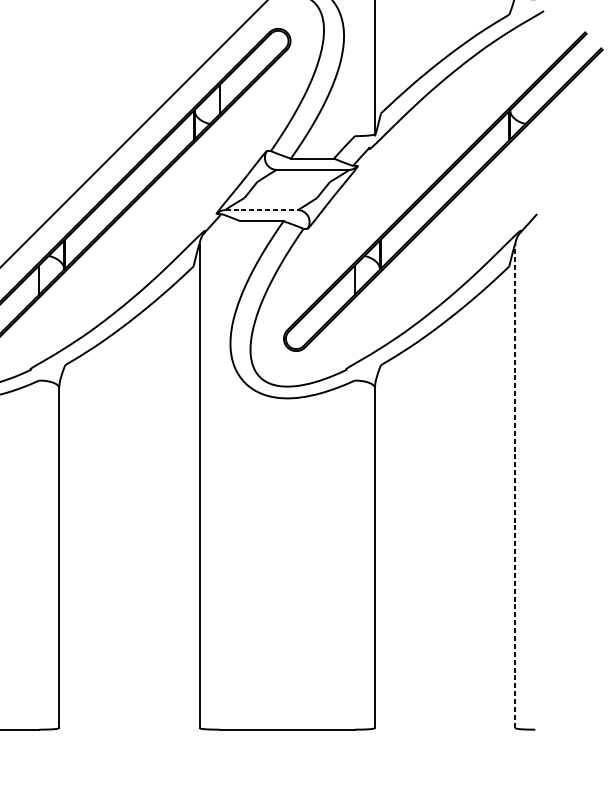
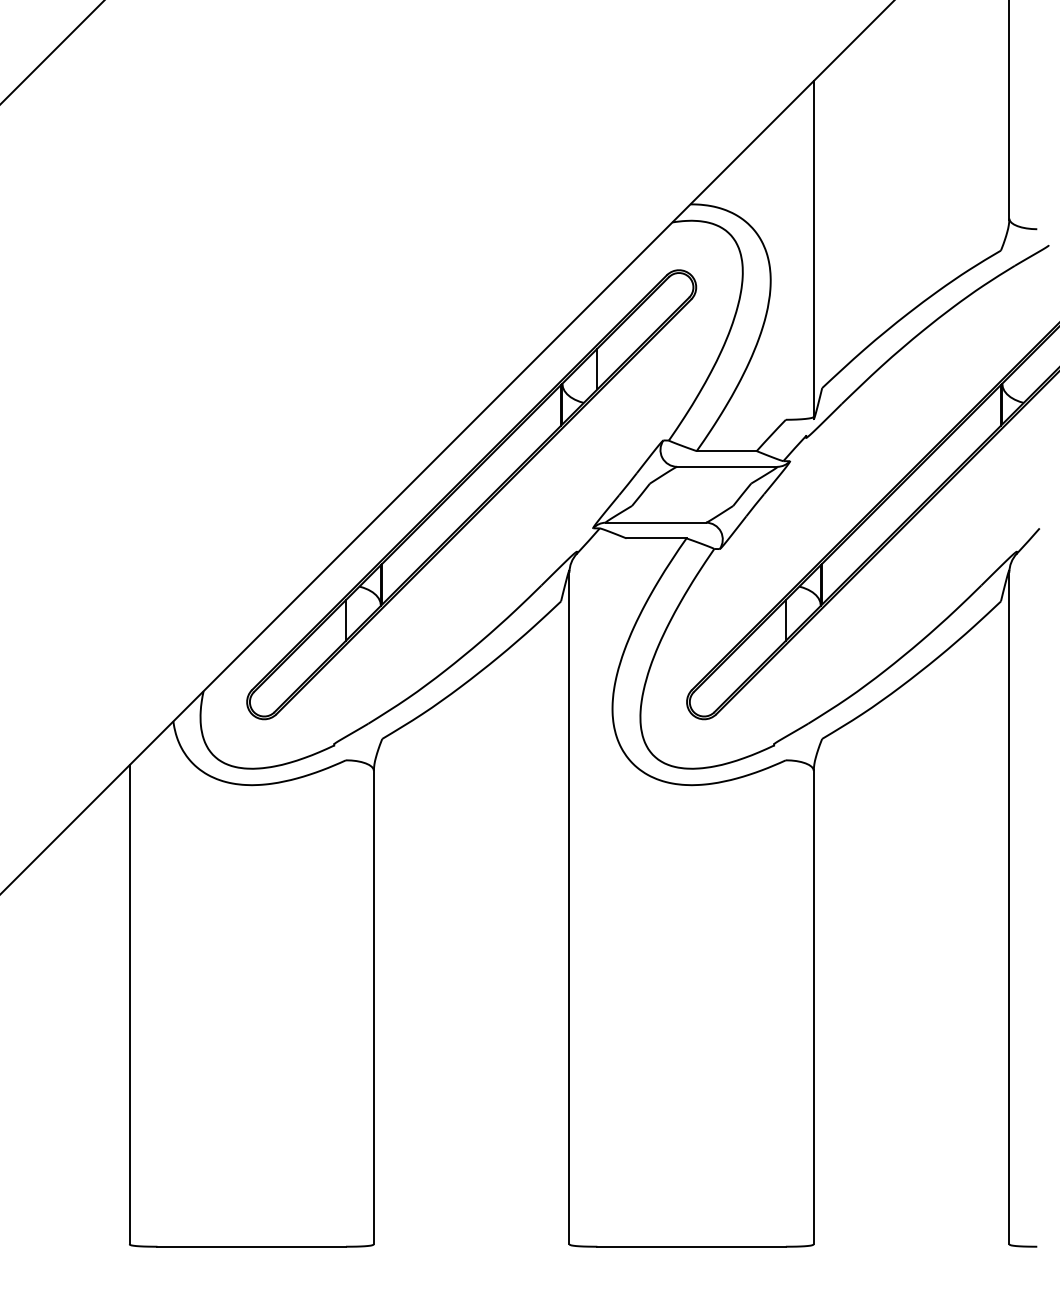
line: (262, 209) -> (656, 522), dashed -> solid
line: (515, 486) -> (1009, 907), dashed -> solid

